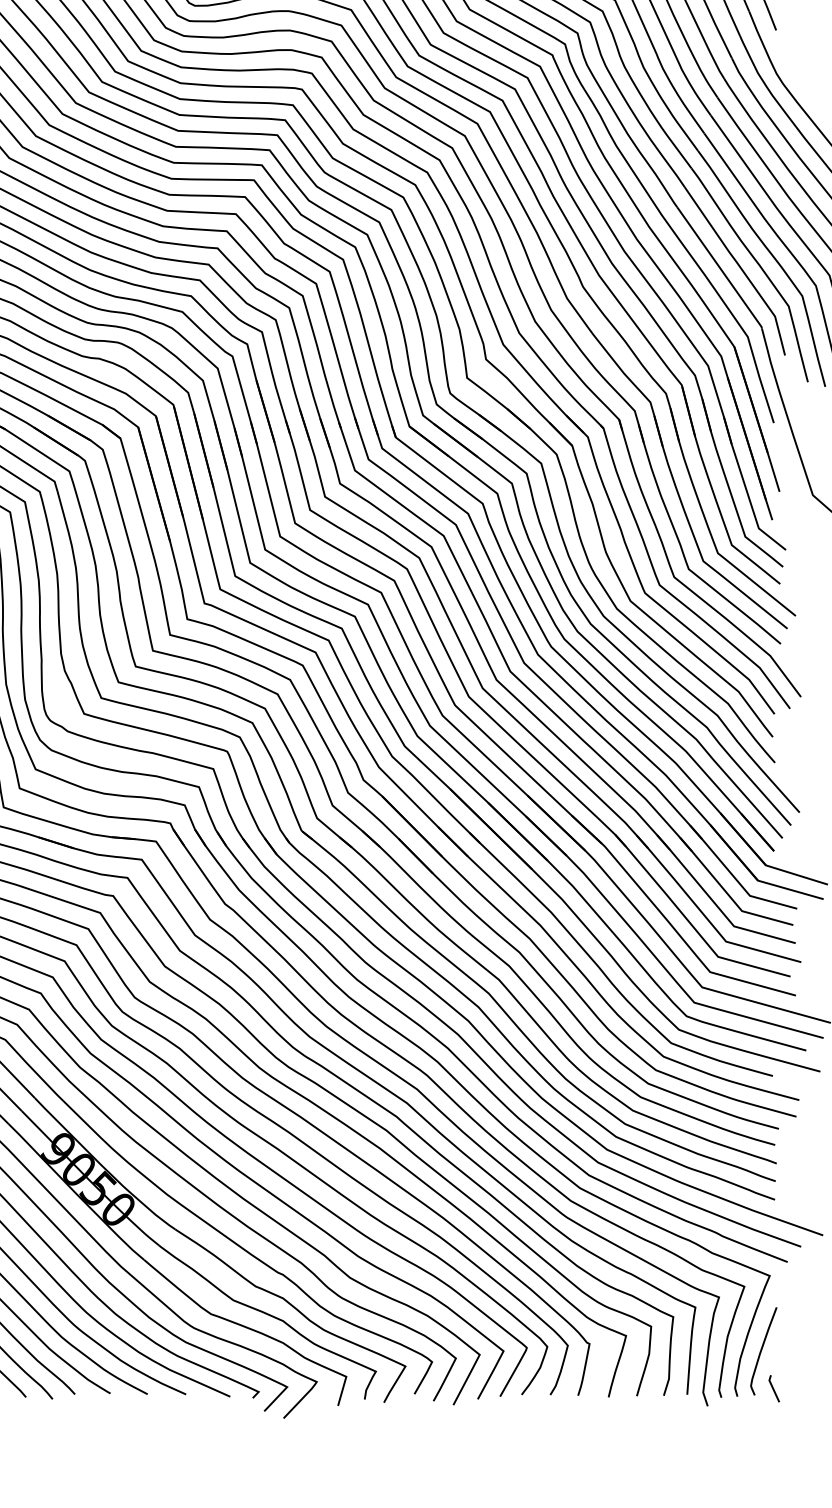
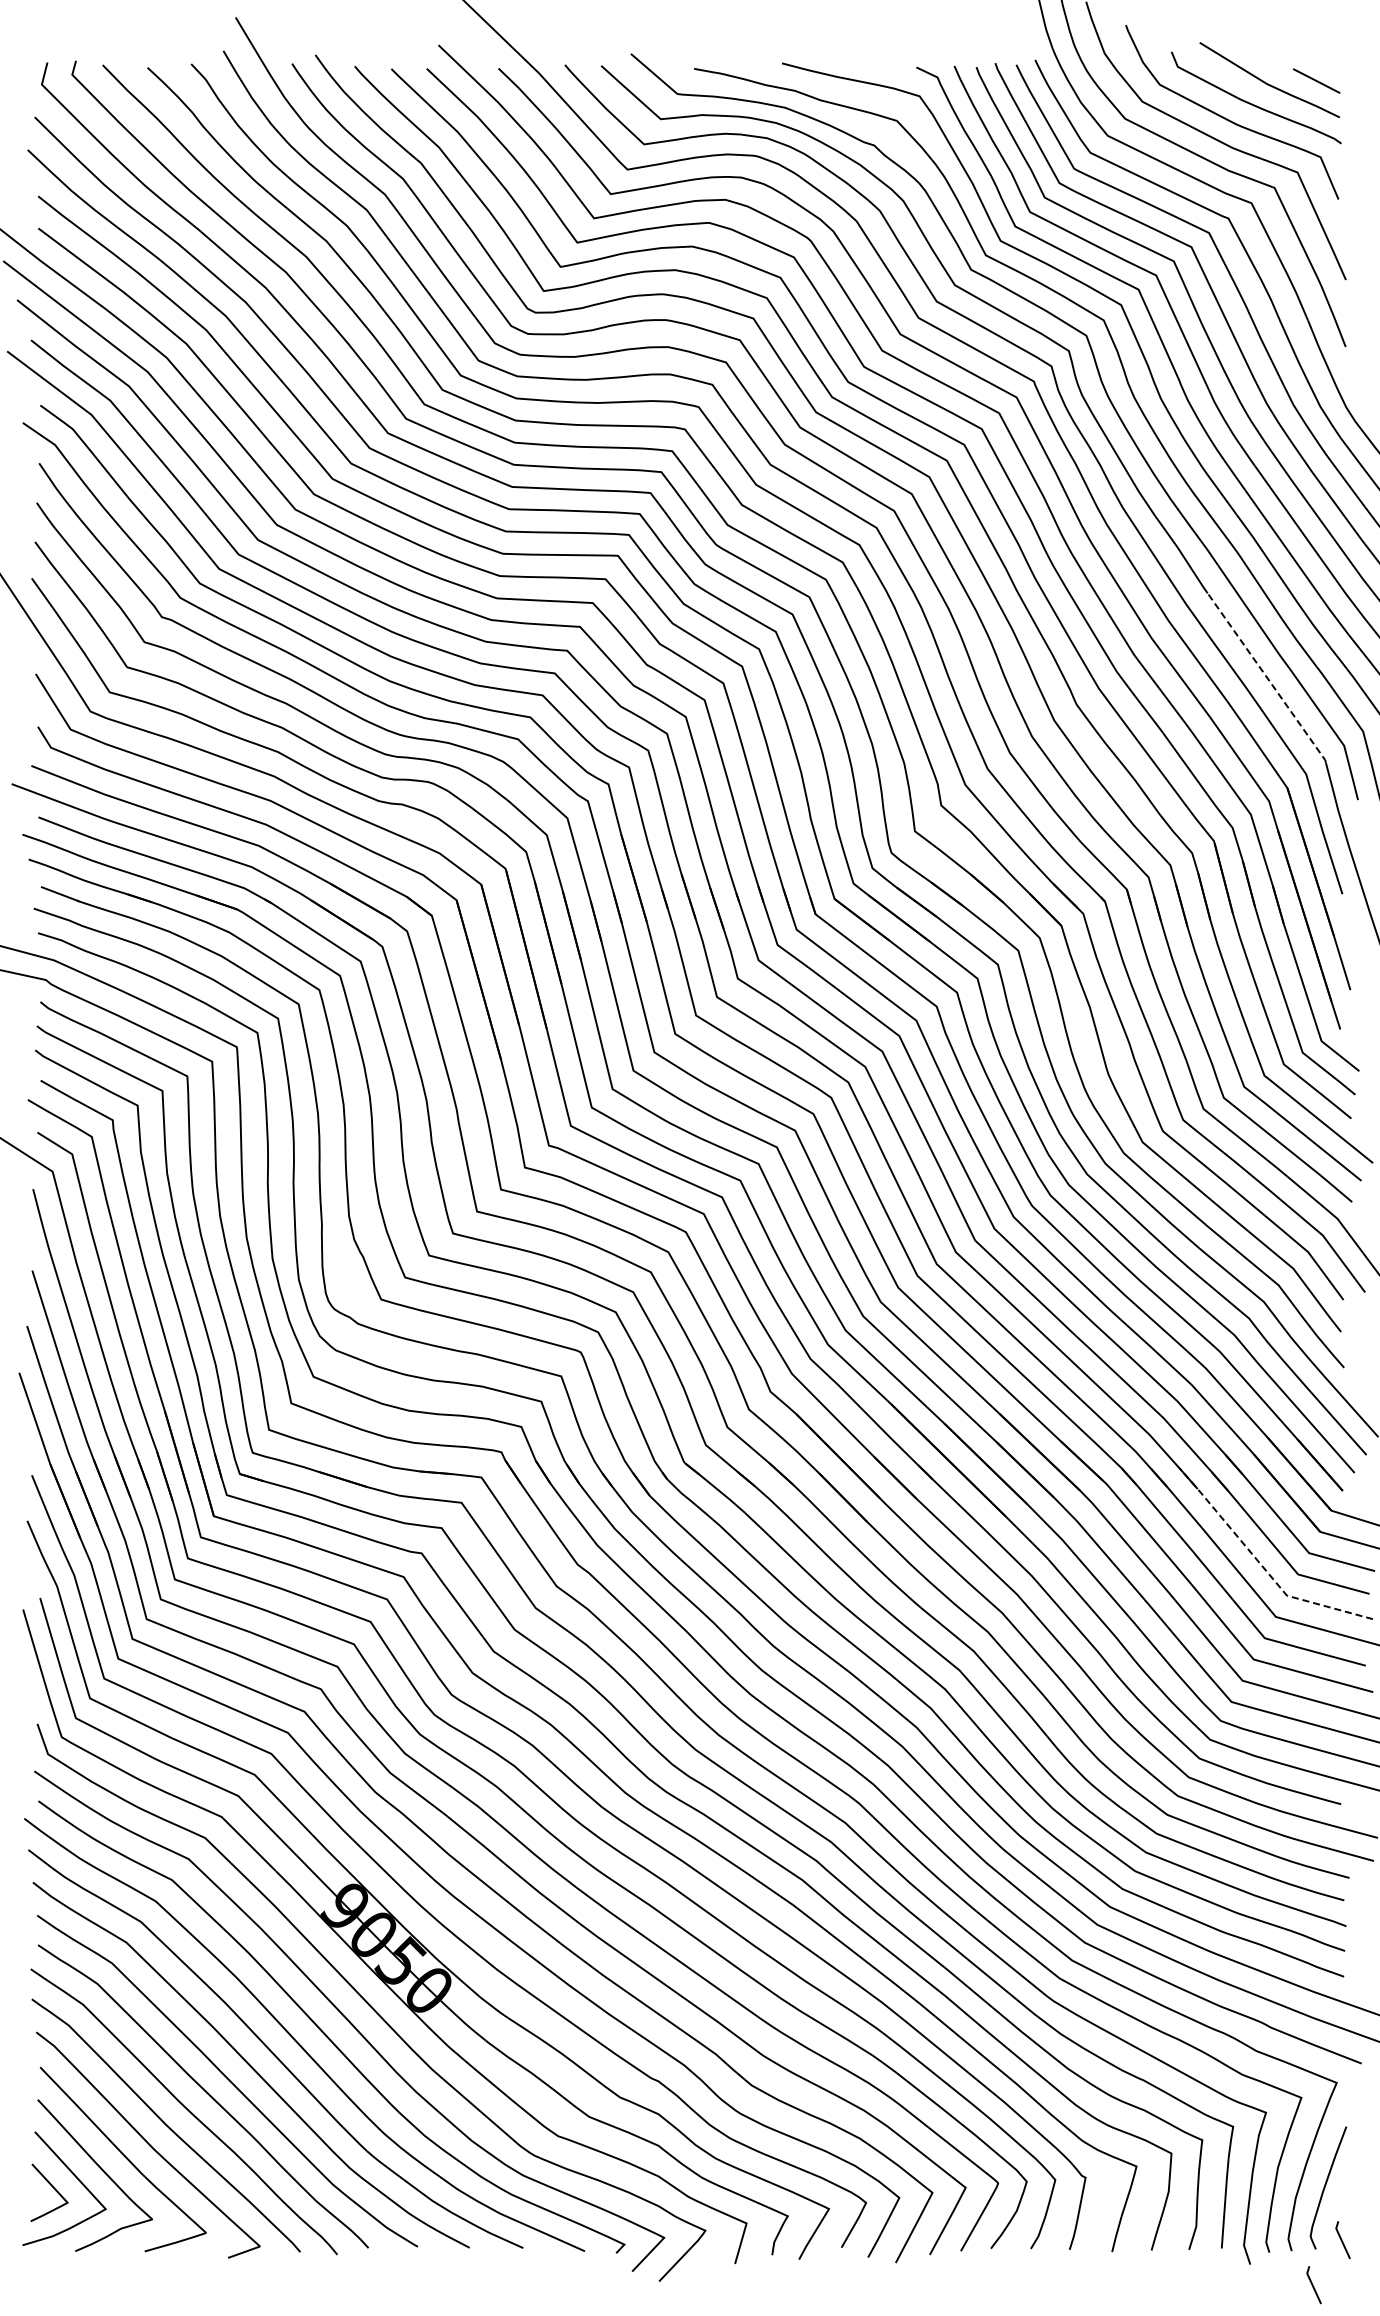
line: (720, 269) -> (1268, 679), solid -> dashed
line: (716, 904) -> (1262, 1565), solid -> dashed
line: (753, 1421) -> (1313, 2285), added

